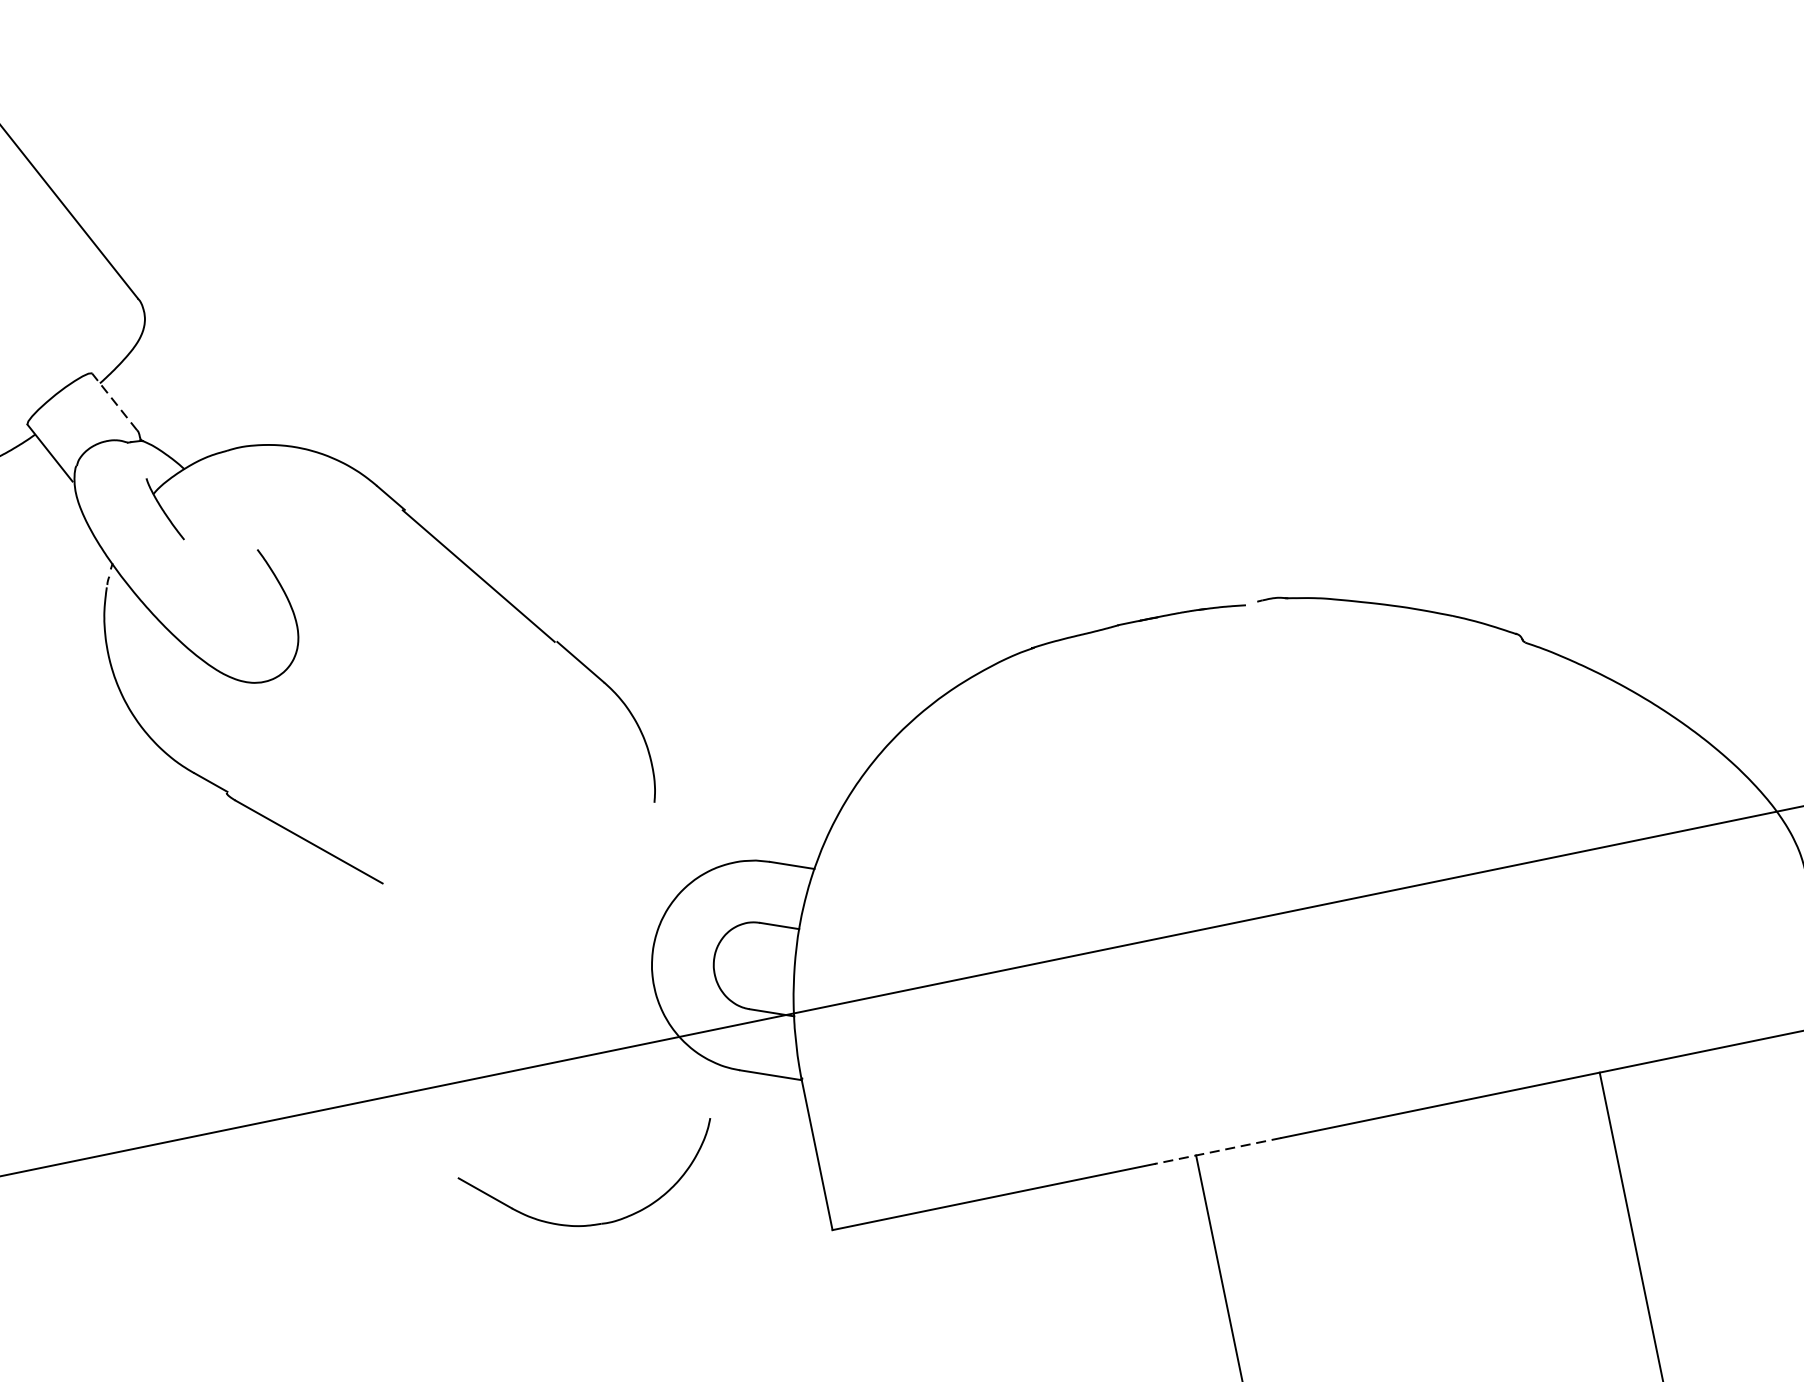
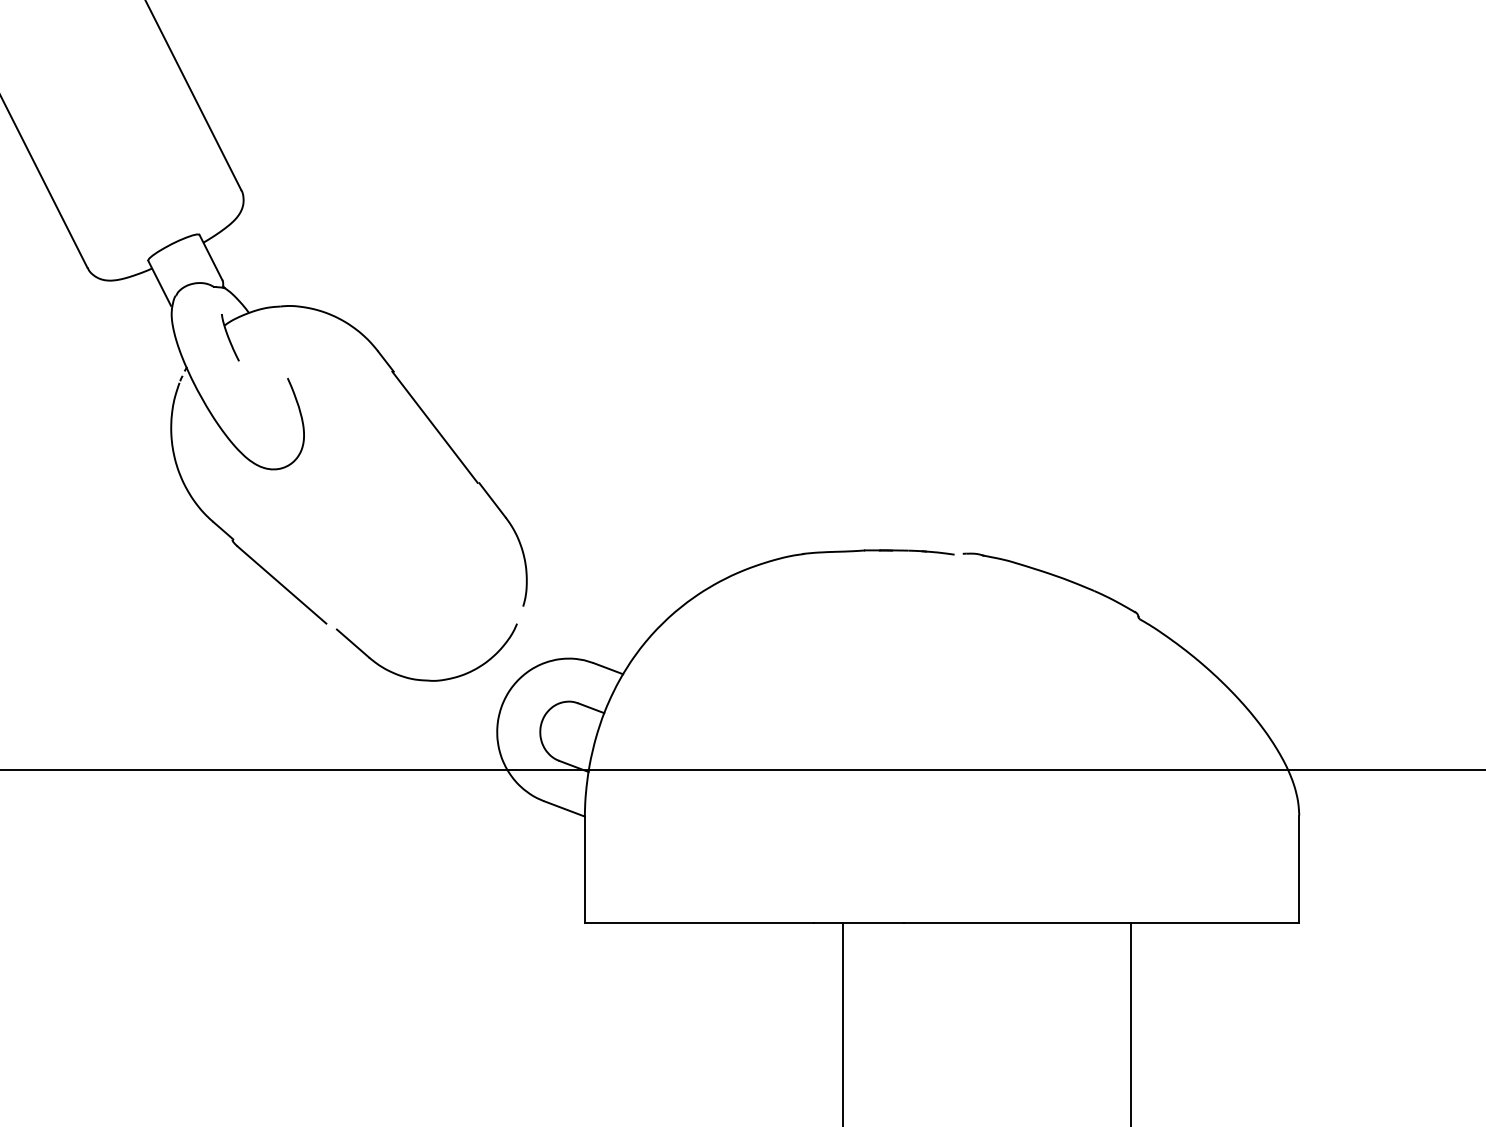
line: (113, 400) -> (210, 256), dashed -> solid
line: (1217, 1151) -> (858, 923), dashed -> solid
part: (599, 1222) -> (426, 679), moved

